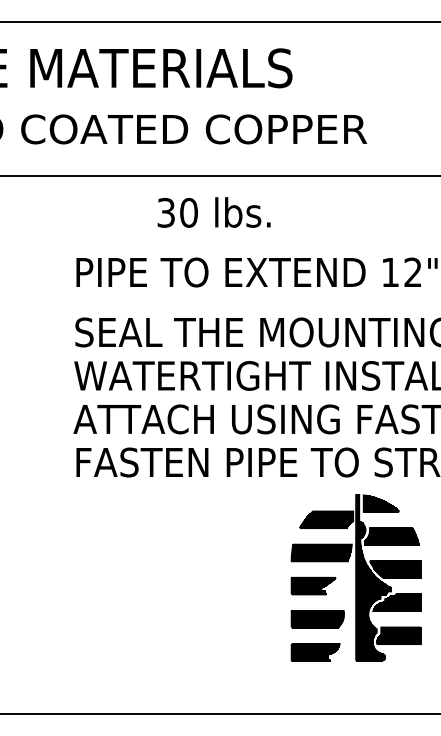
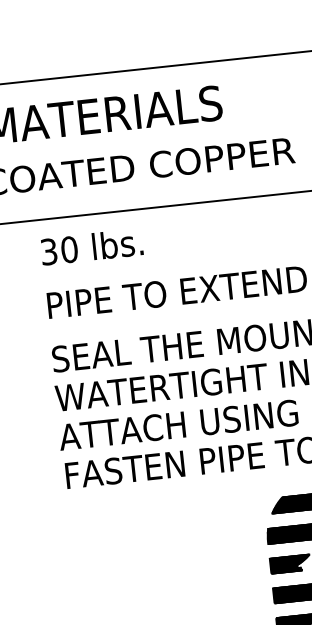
text: (213, 212) -> (91, 247), moved

